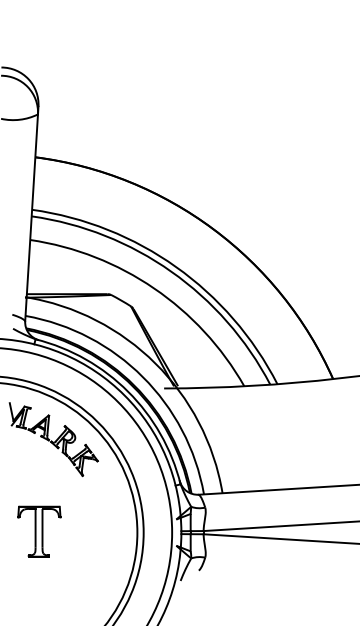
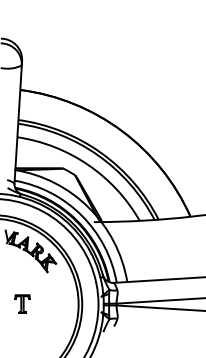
part: (39, 530) -> (22, 303), size x0.6

